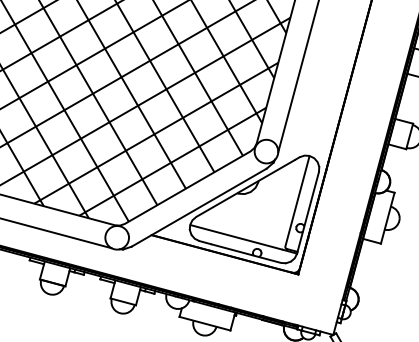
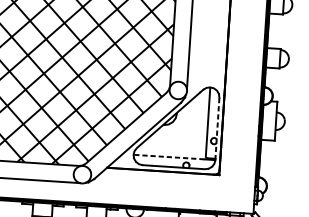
line: (308, 212) -> (217, 128), solid -> dashed
line: (235, 237) -> (168, 157), solid -> dashed

